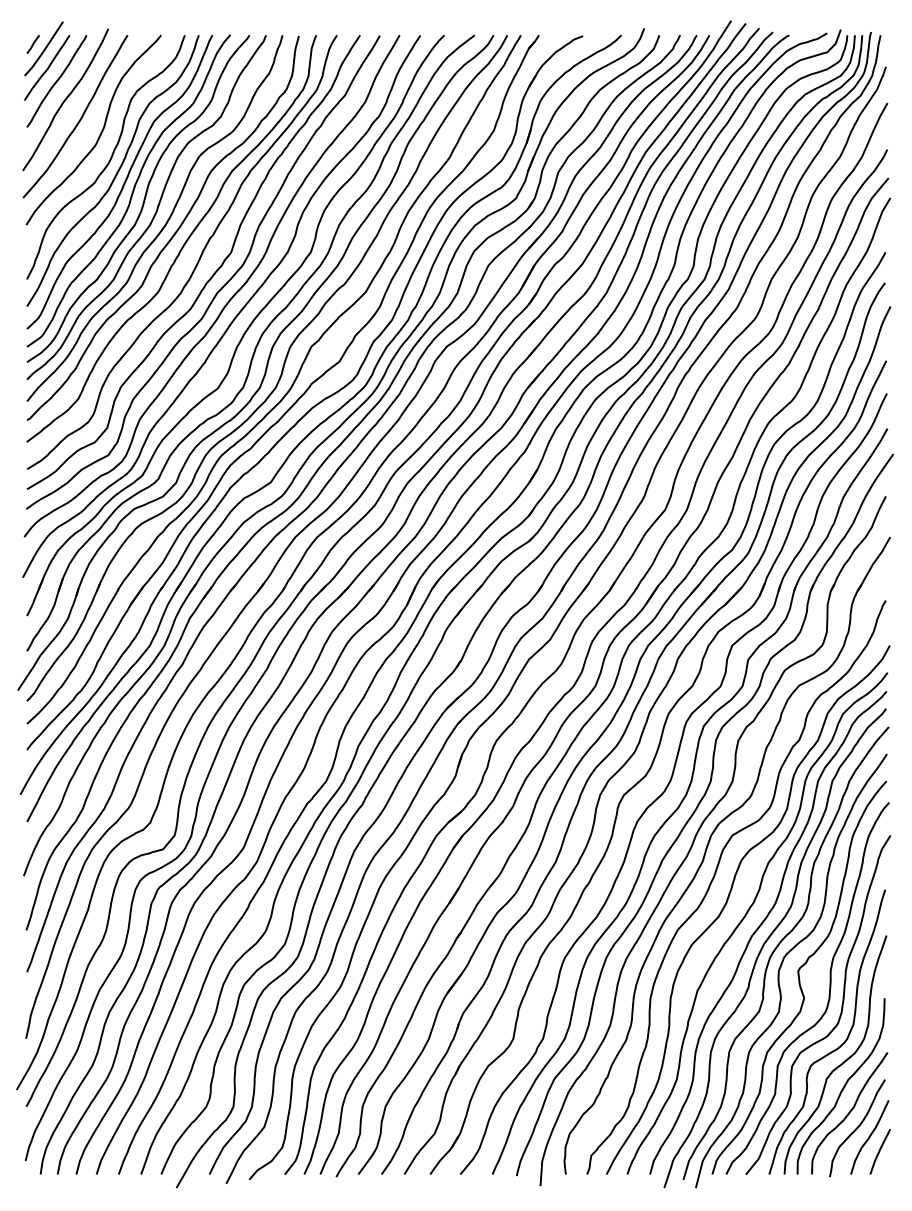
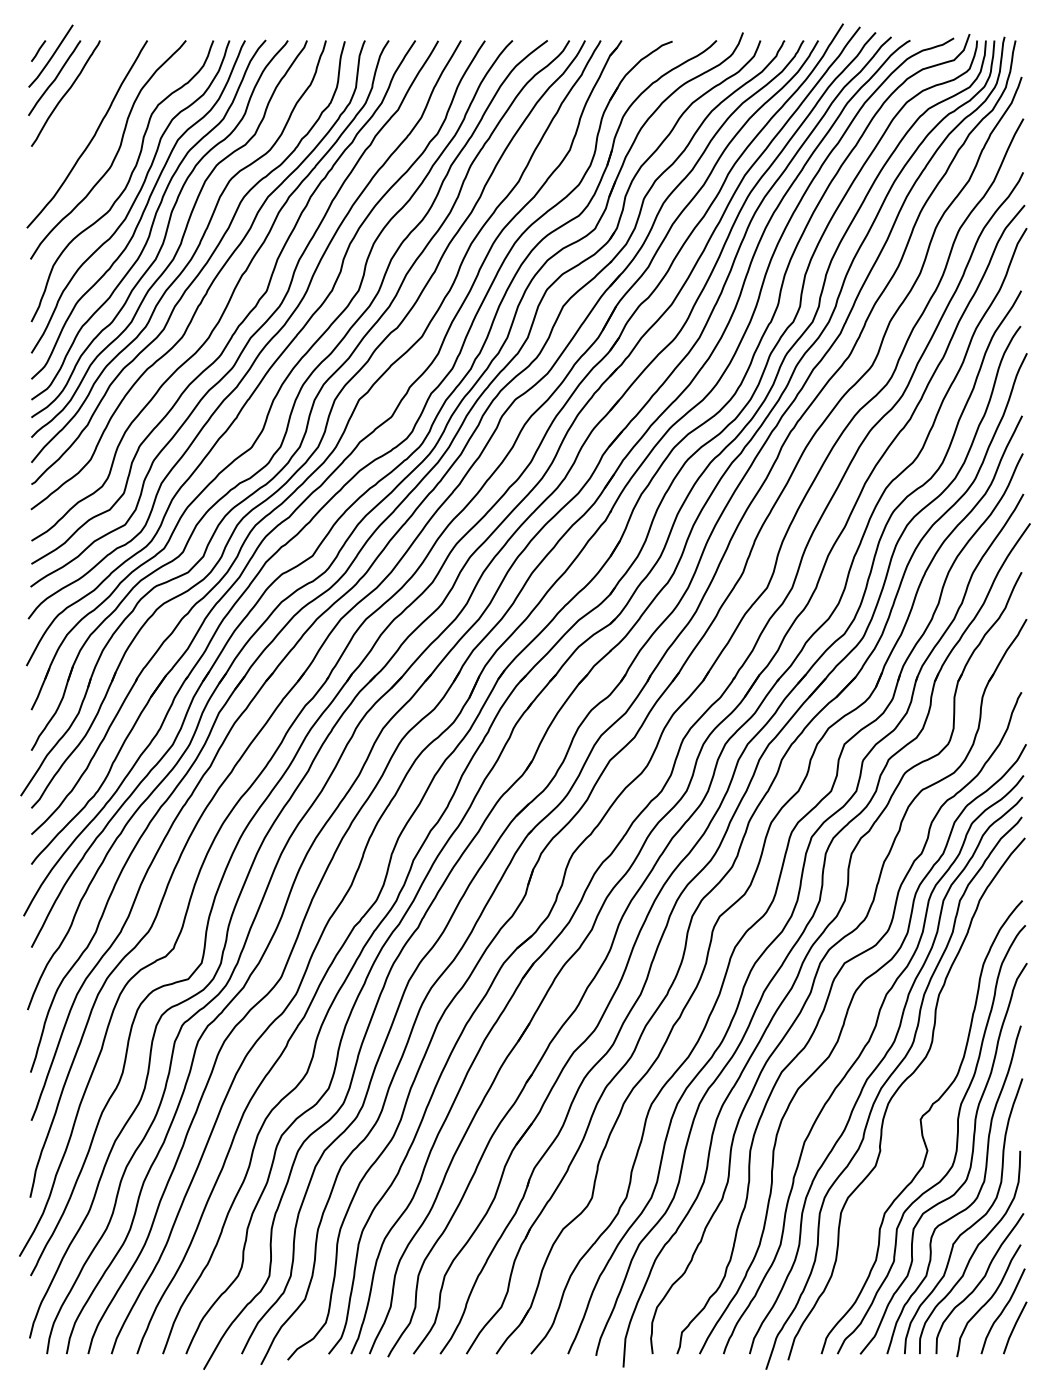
curve: (65, 99) -> (75, 114), removed
curve: (781, 966) -> (901, 1114), removed

